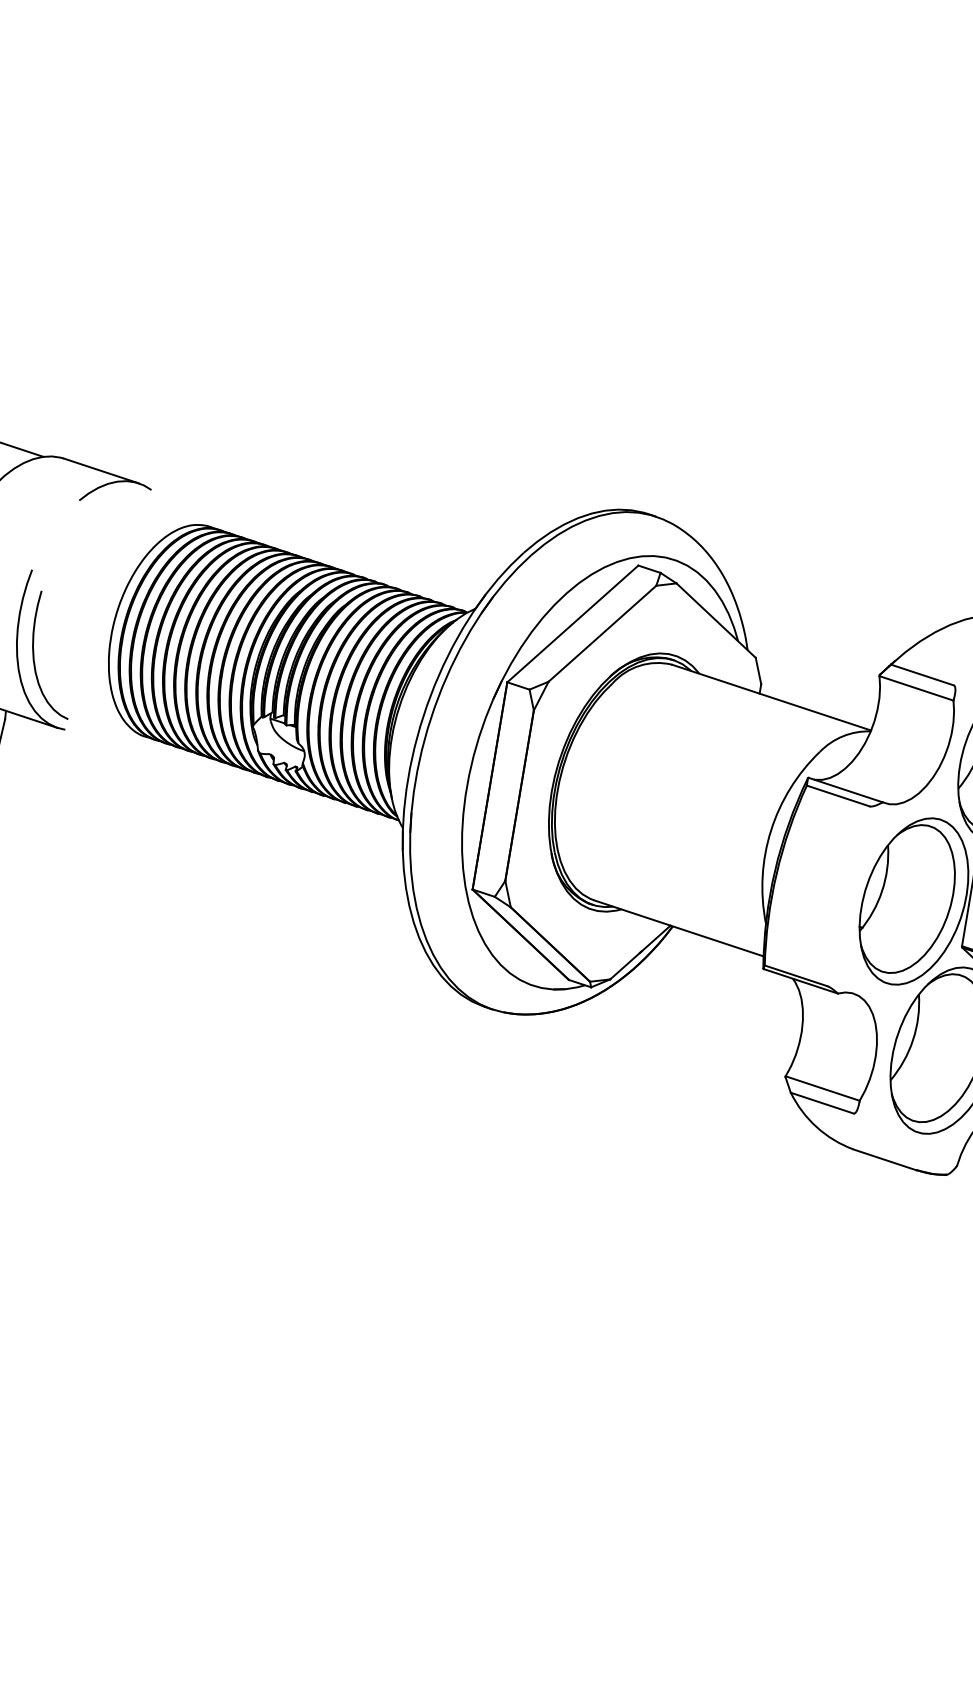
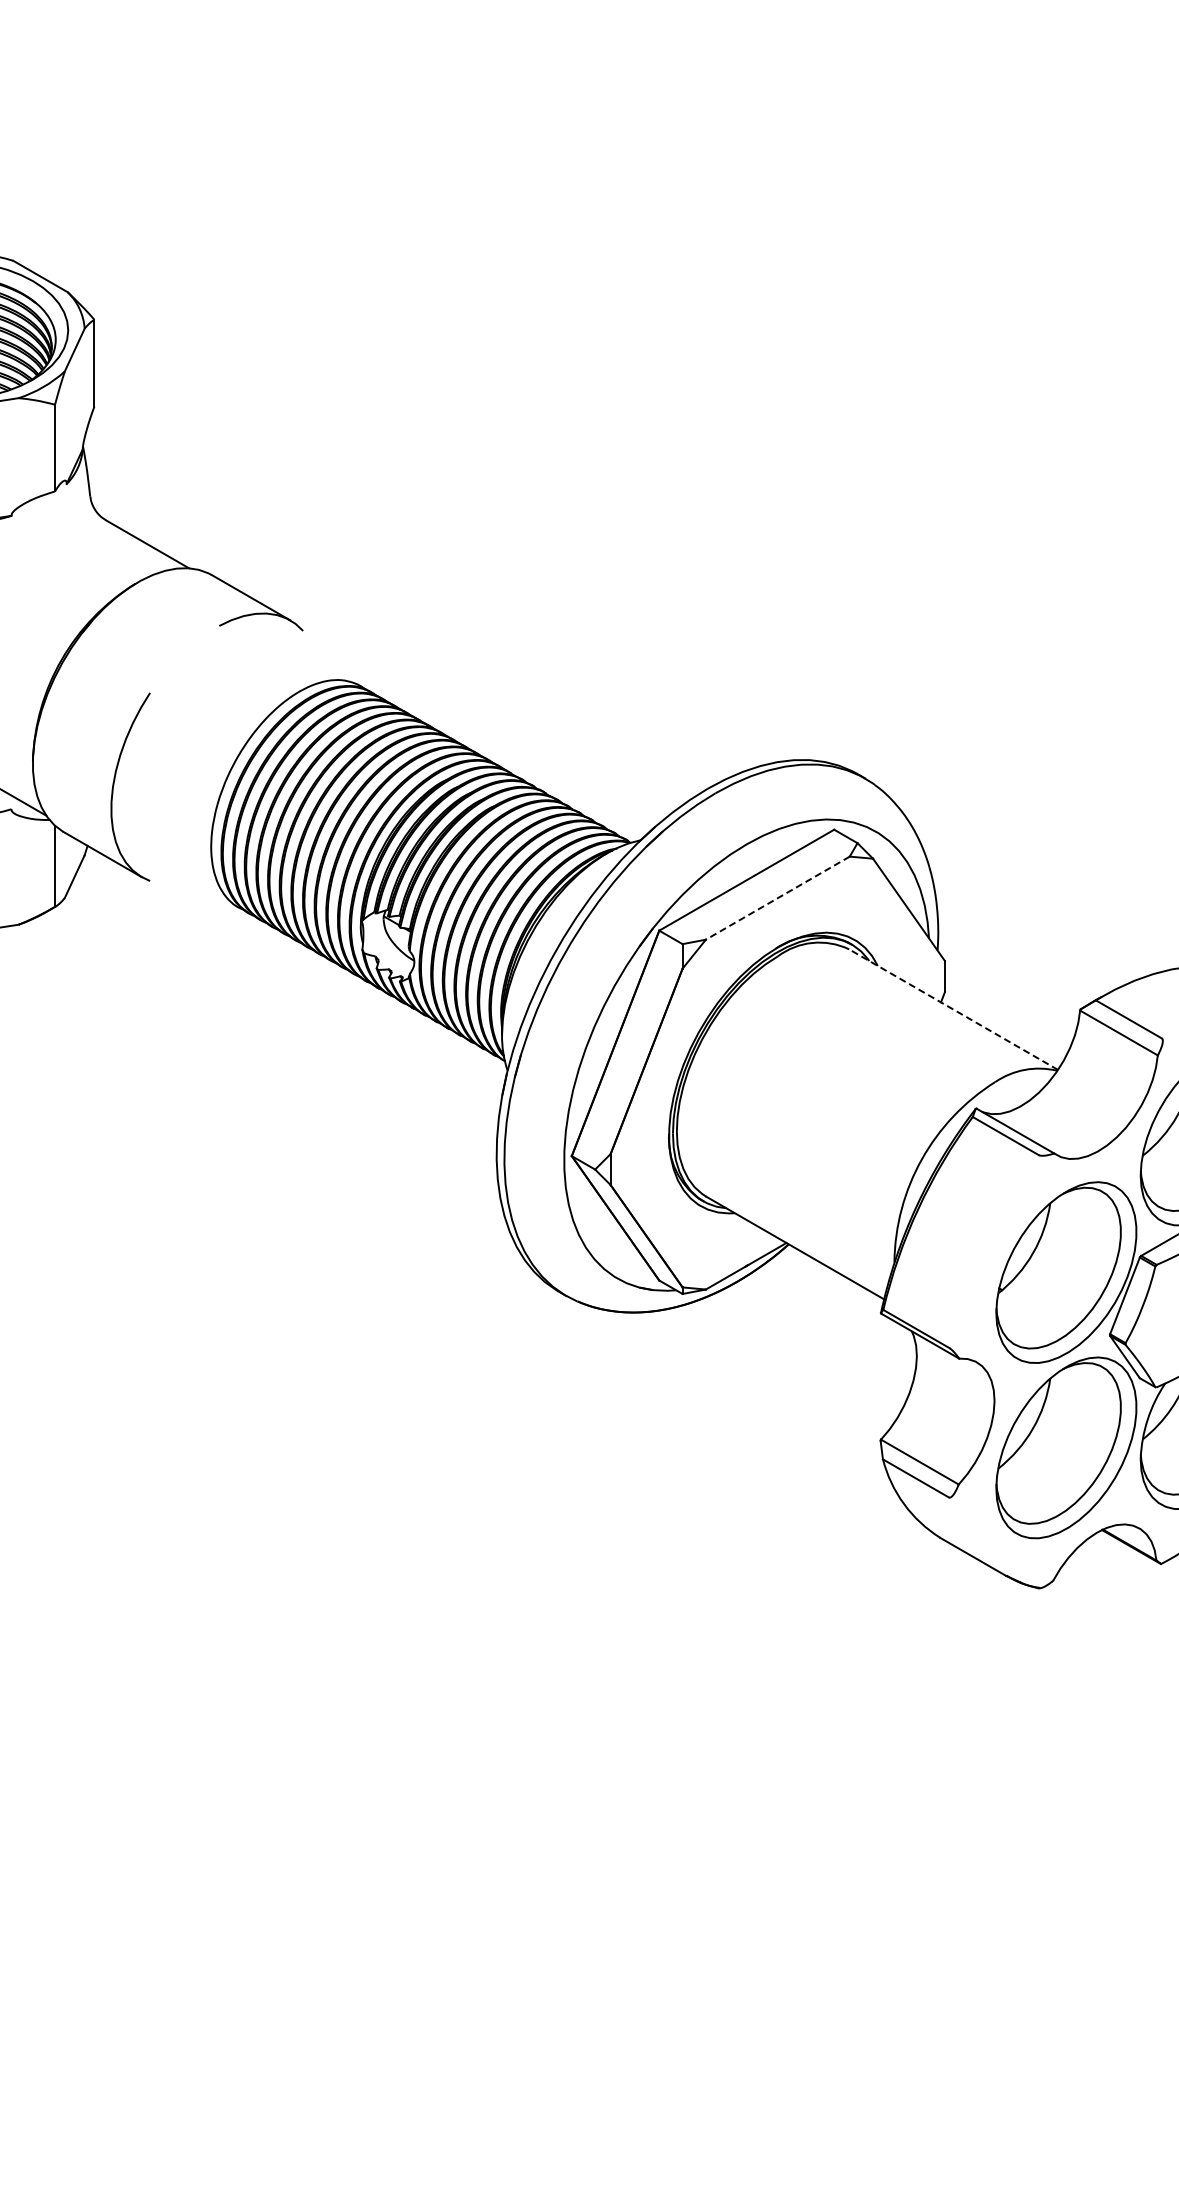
line: (602, 634) -> (777, 898), solid -> dashed
curve: (34, 656) -> (132, 791), removed
line: (771, 697) -> (953, 1009), solid -> dashed

